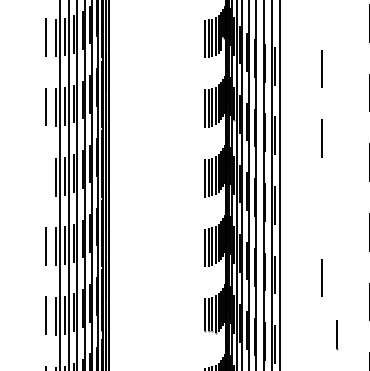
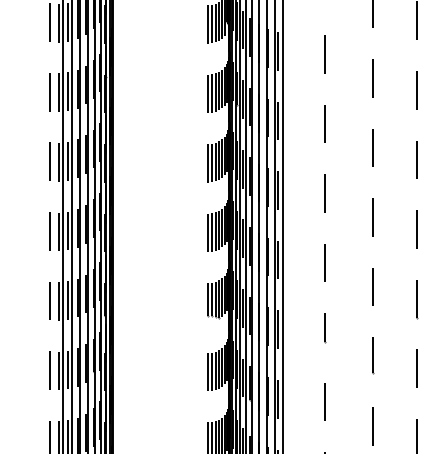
line: (46, 176) -> (49, 161), added
line: (322, 208) -> (325, 193), added
line: (337, 335) -> (325, 328), moved

